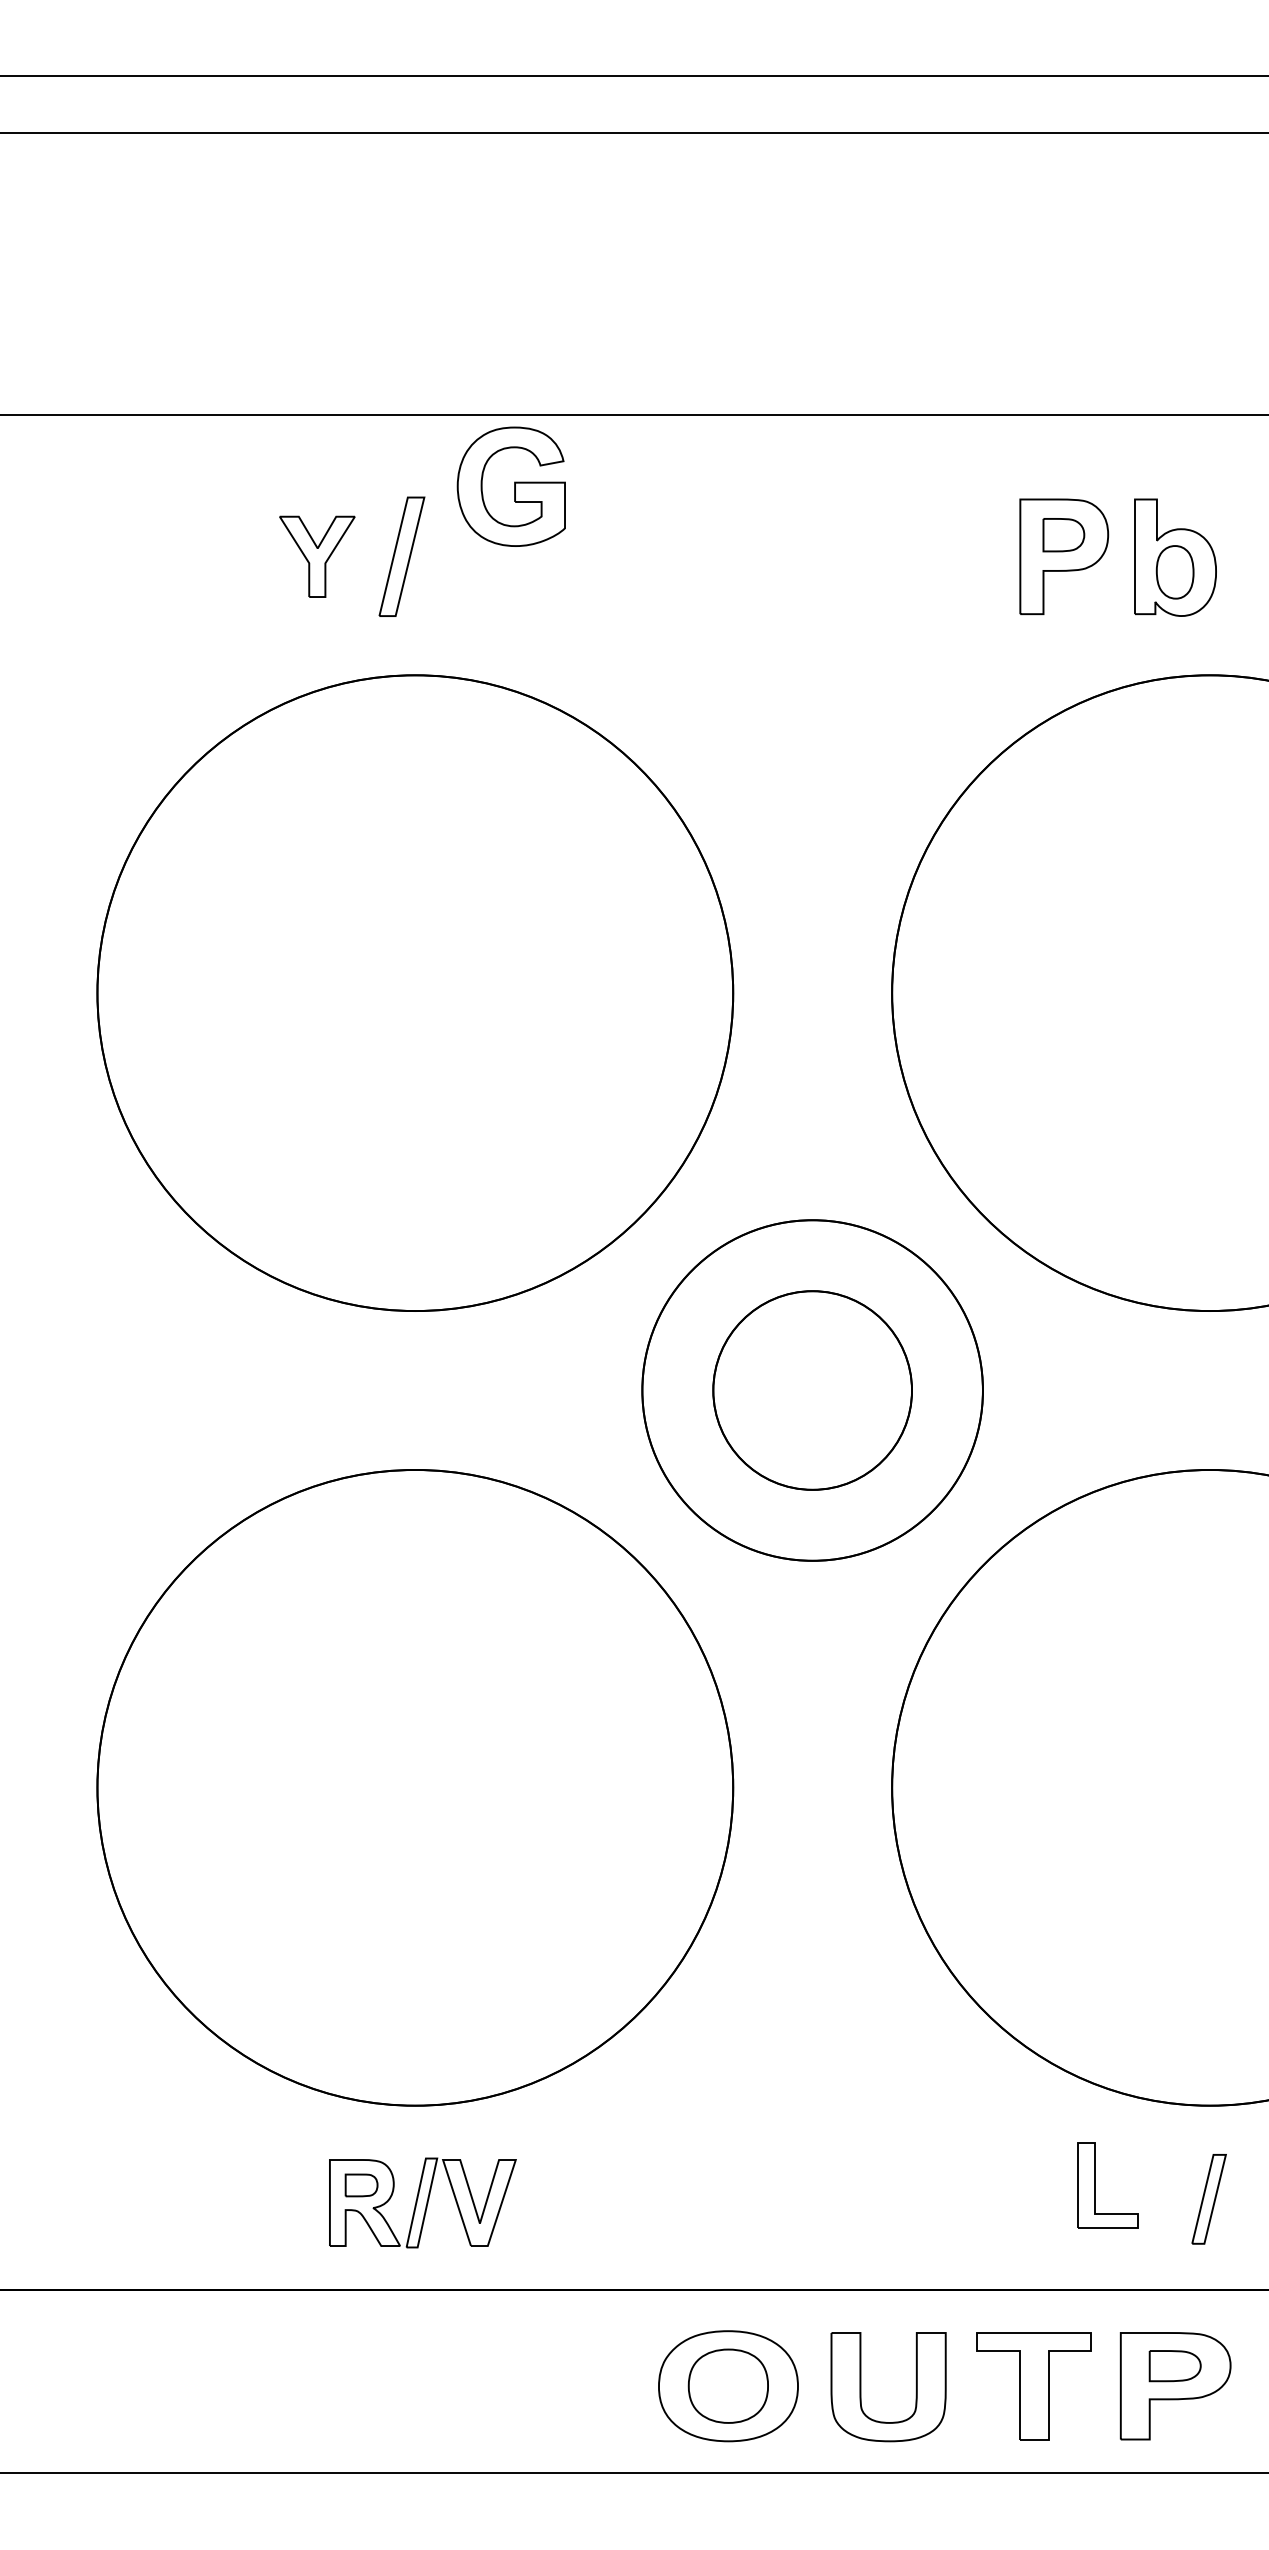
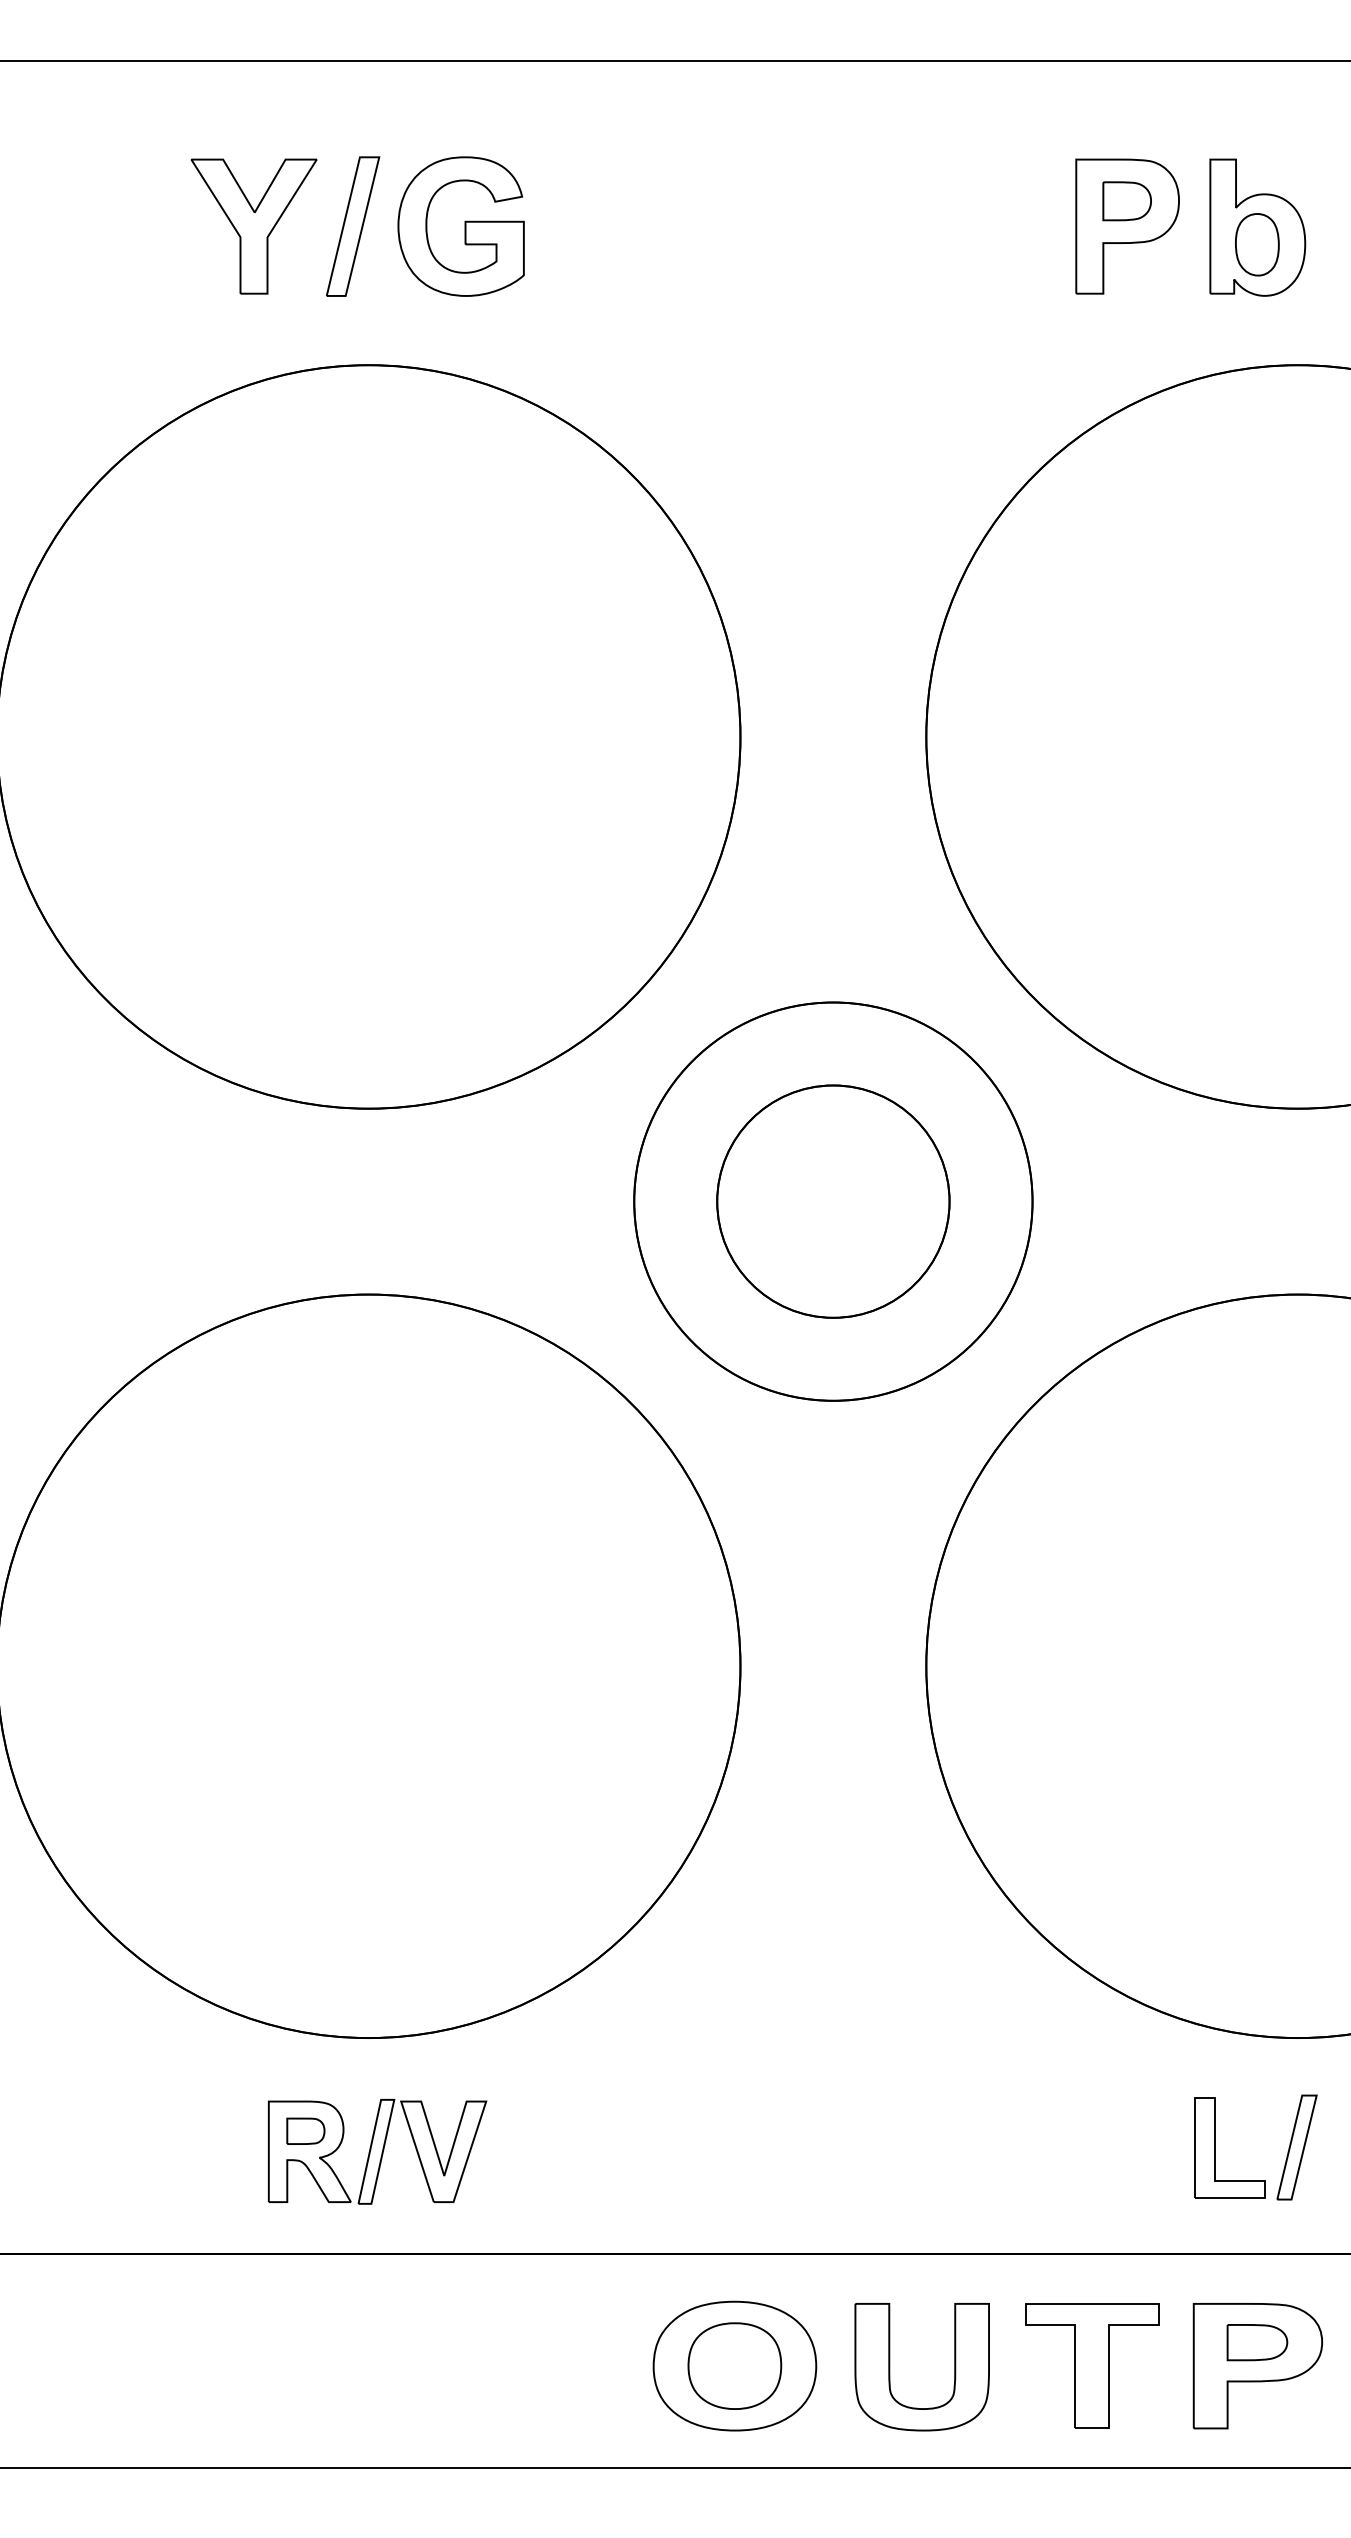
part: (510, 486) -> (460, 226), moved
part: (317, 556) -> (254, 226), size x1.43
part: (1095, 2185) -> (1215, 2147), moved

